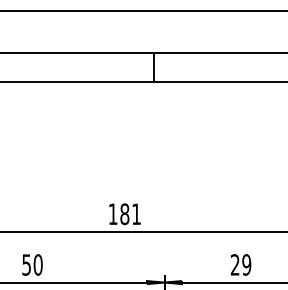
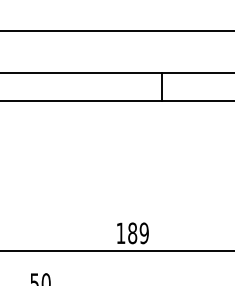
text: (136, 214) -> (144, 233), 181 -> 189

